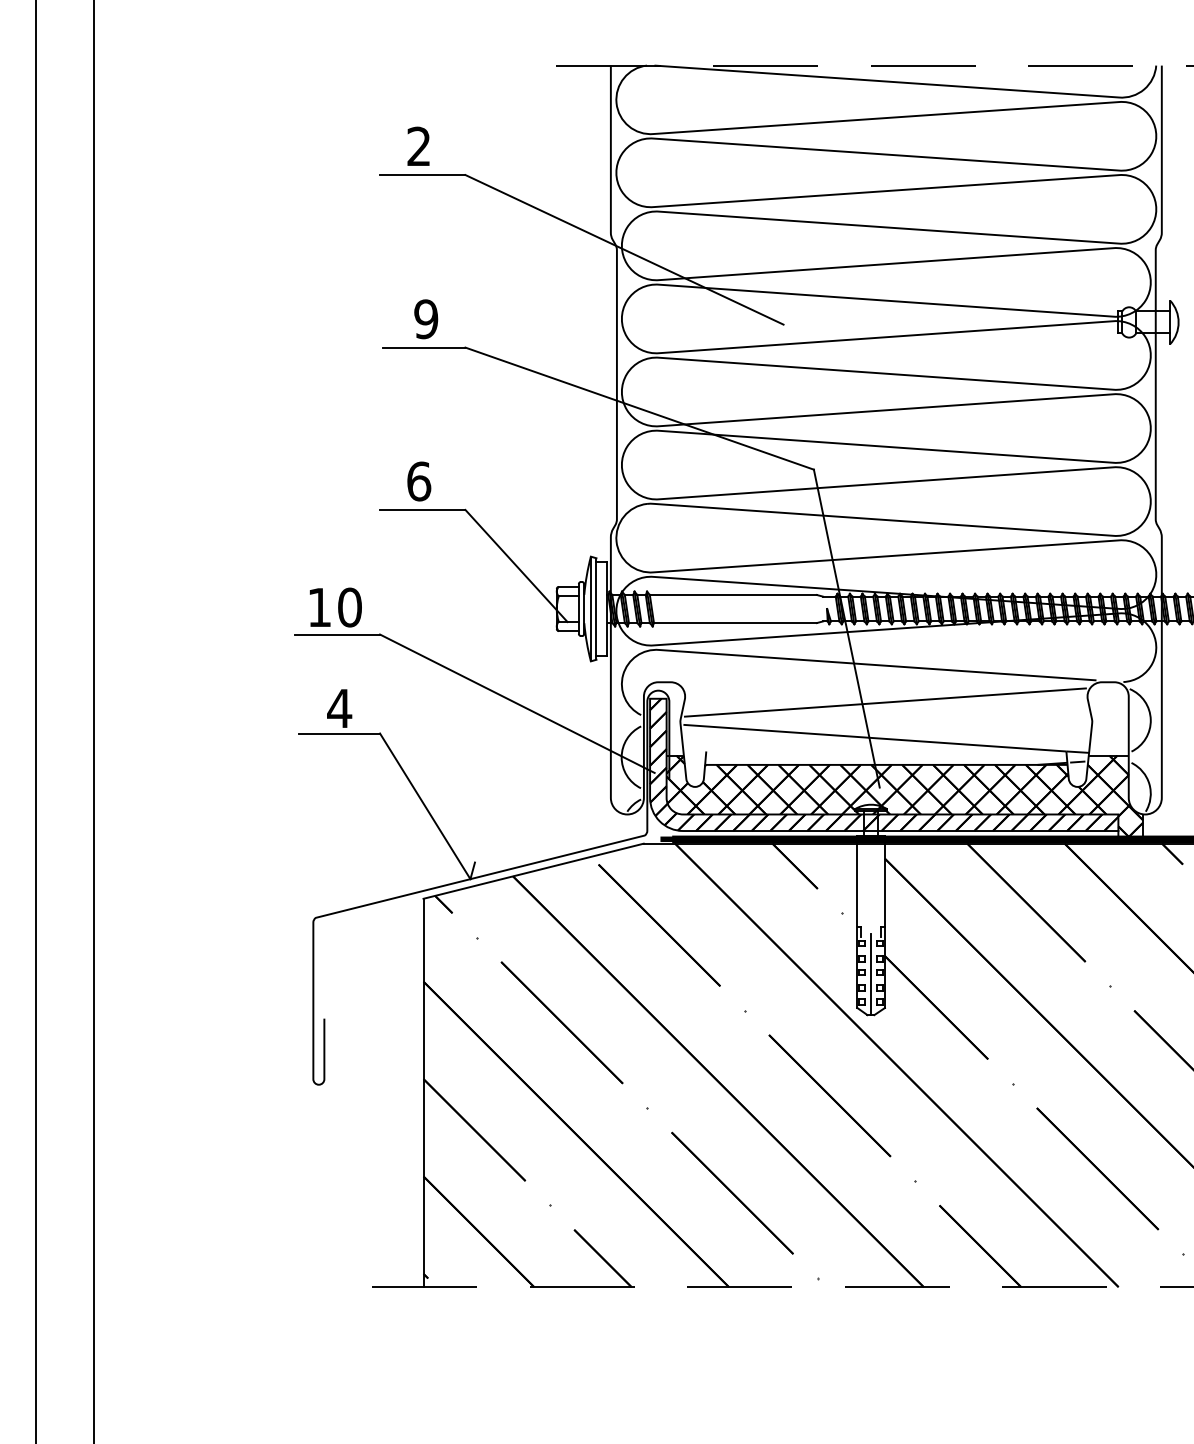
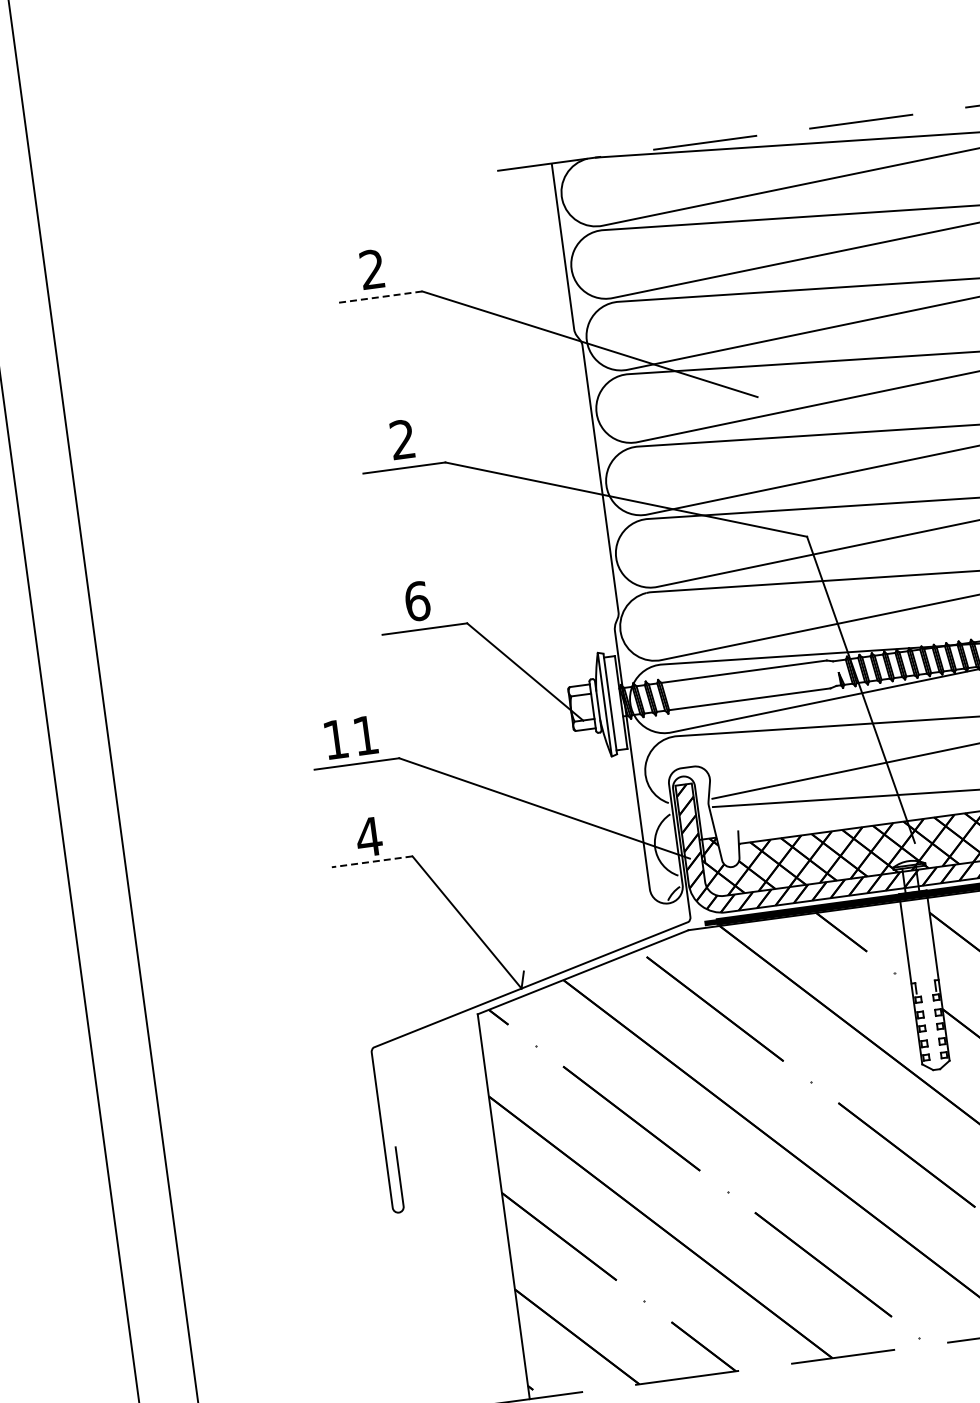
line: (422, 175) -> (379, 297), solid -> dashed
text: (426, 319) -> (403, 439), 9 -> 2
text: (349, 607) -> (365, 735), 10 -> 11
line: (339, 733) -> (372, 861), solid -> dashed
line: (870, 974) -> (930, 1029), removed

